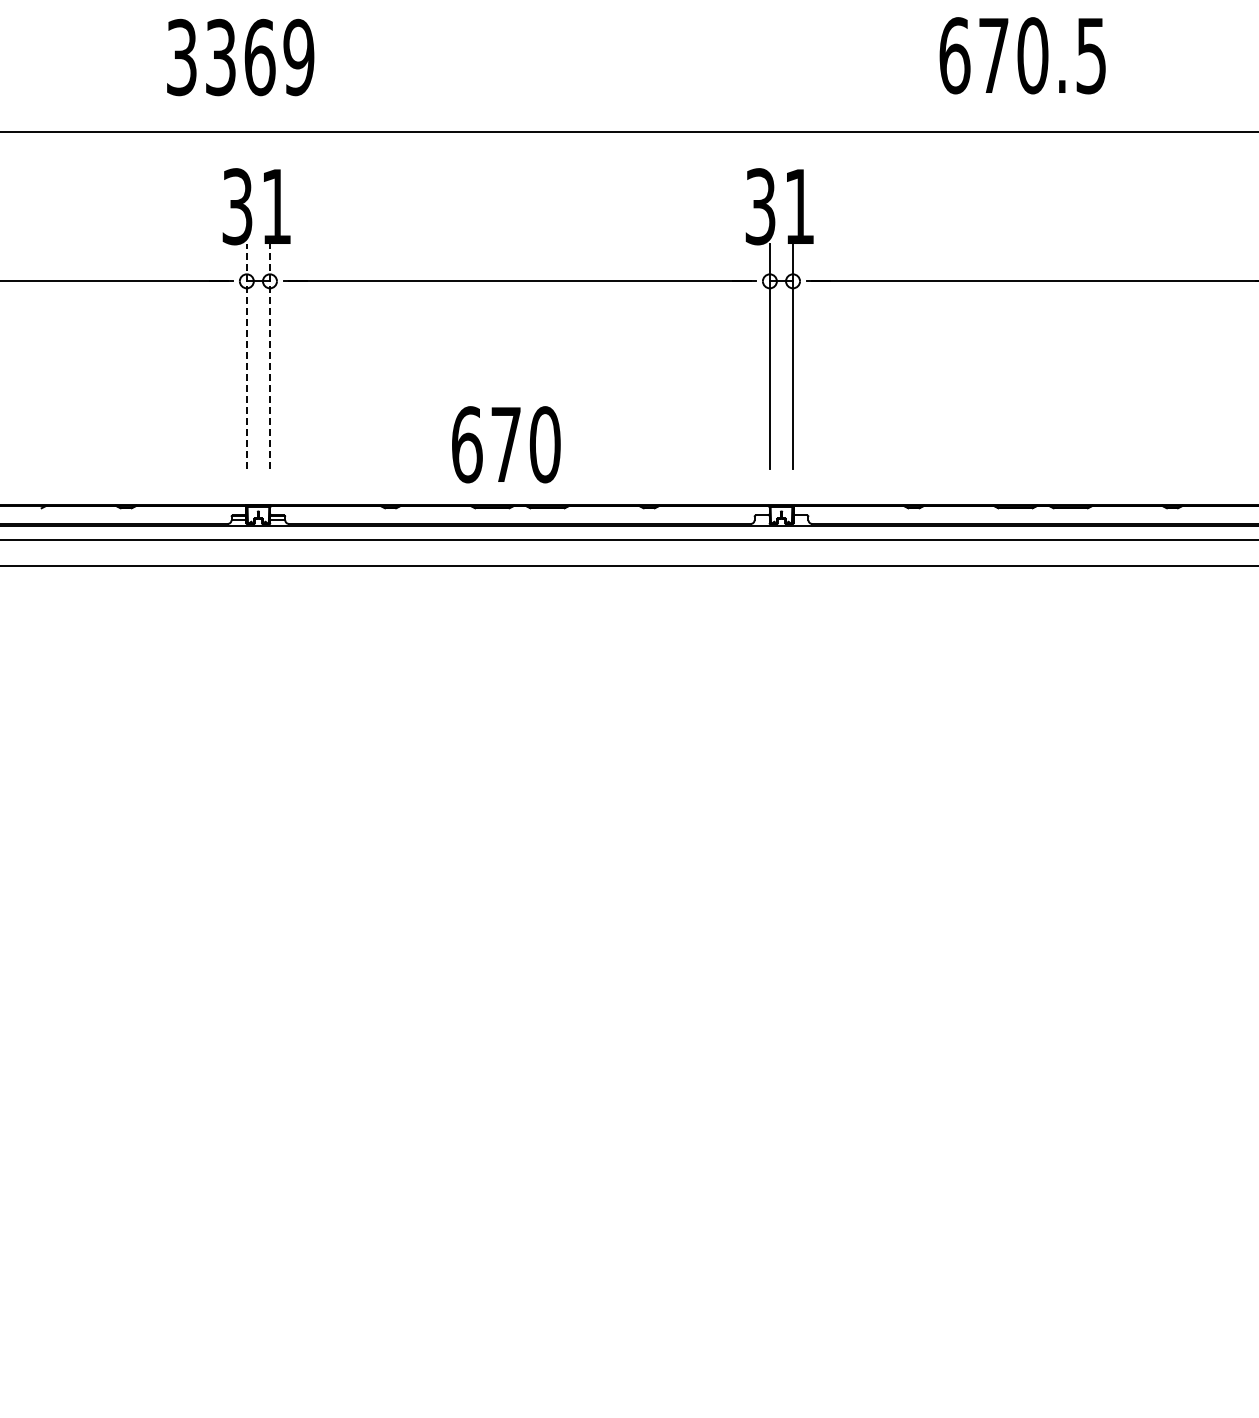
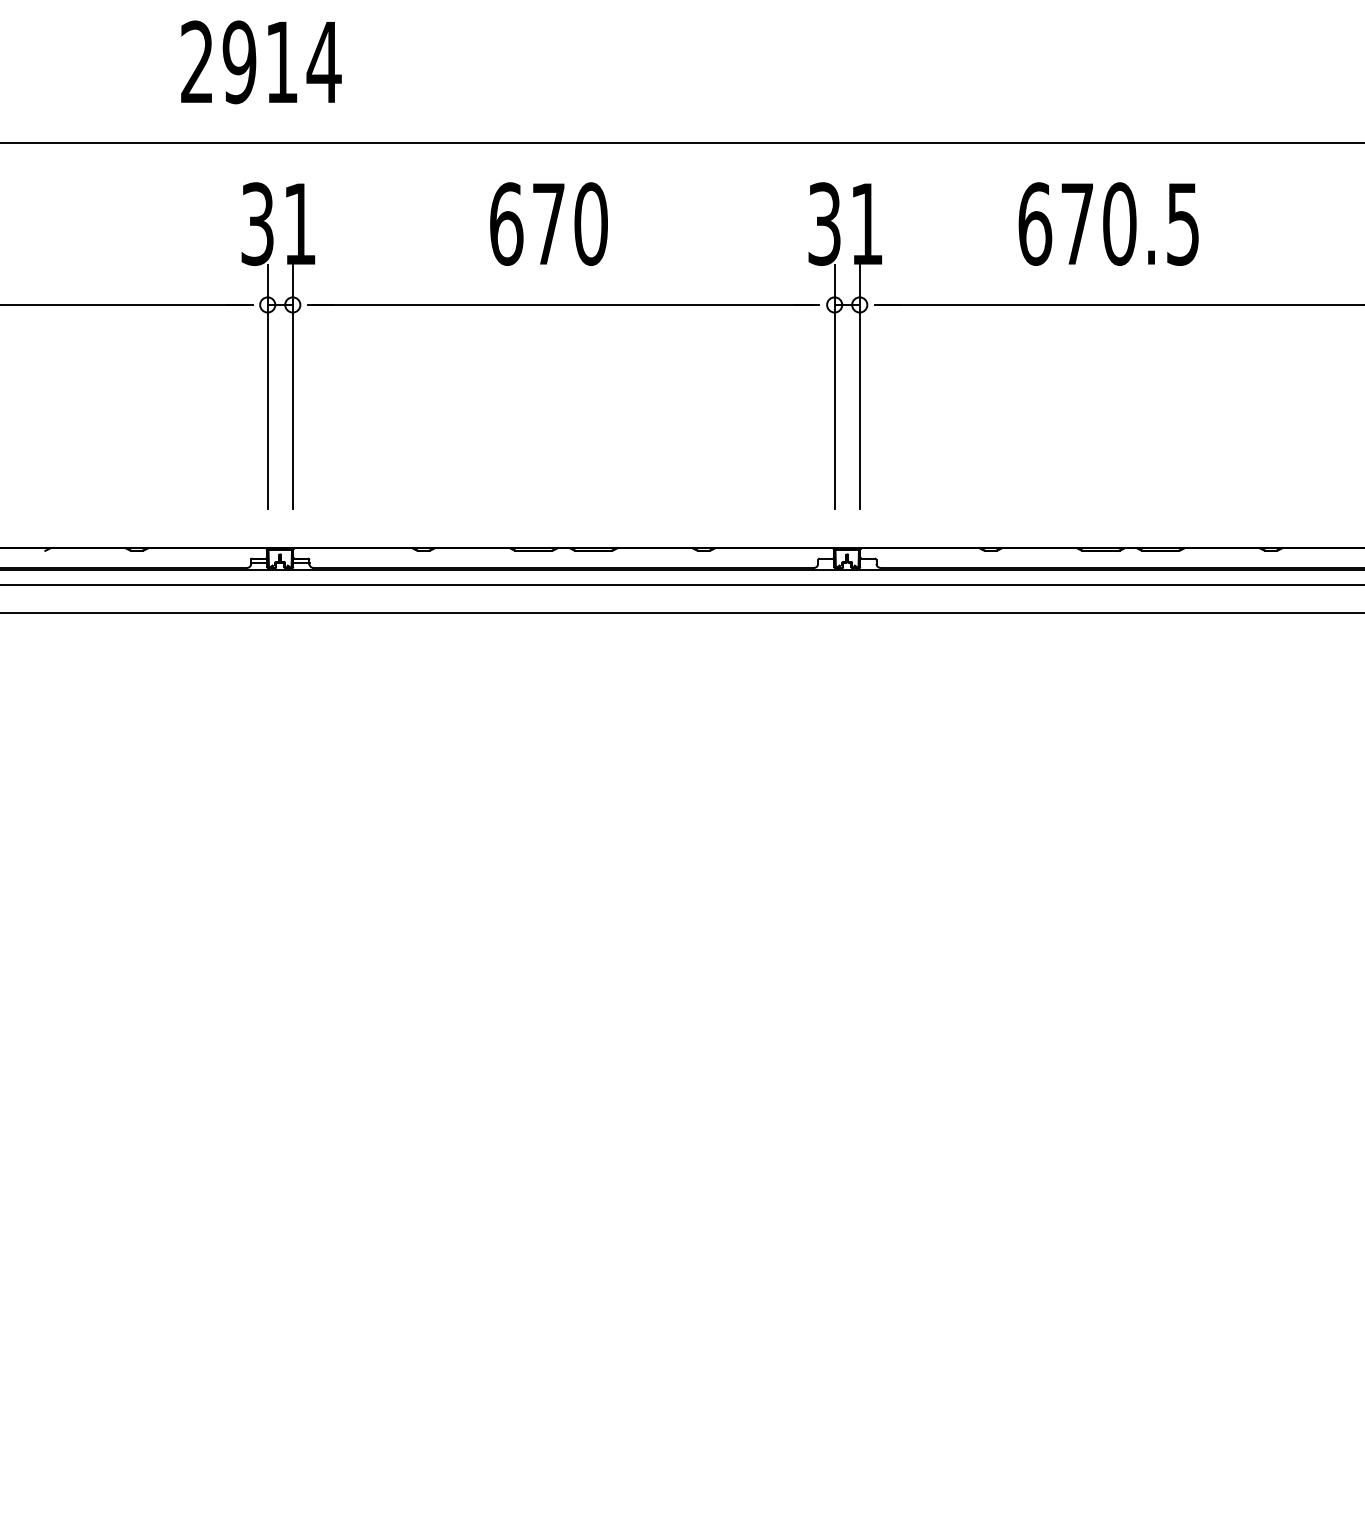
text: (1022, 55) -> (1108, 223), moved
text: (241, 57) -> (261, 62), 3369 -> 2914
line: (246, 356) -> (267, 386), dashed -> solid
line: (269, 356) -> (292, 386), dashed -> solid
text: (506, 444) -> (549, 223), moved

